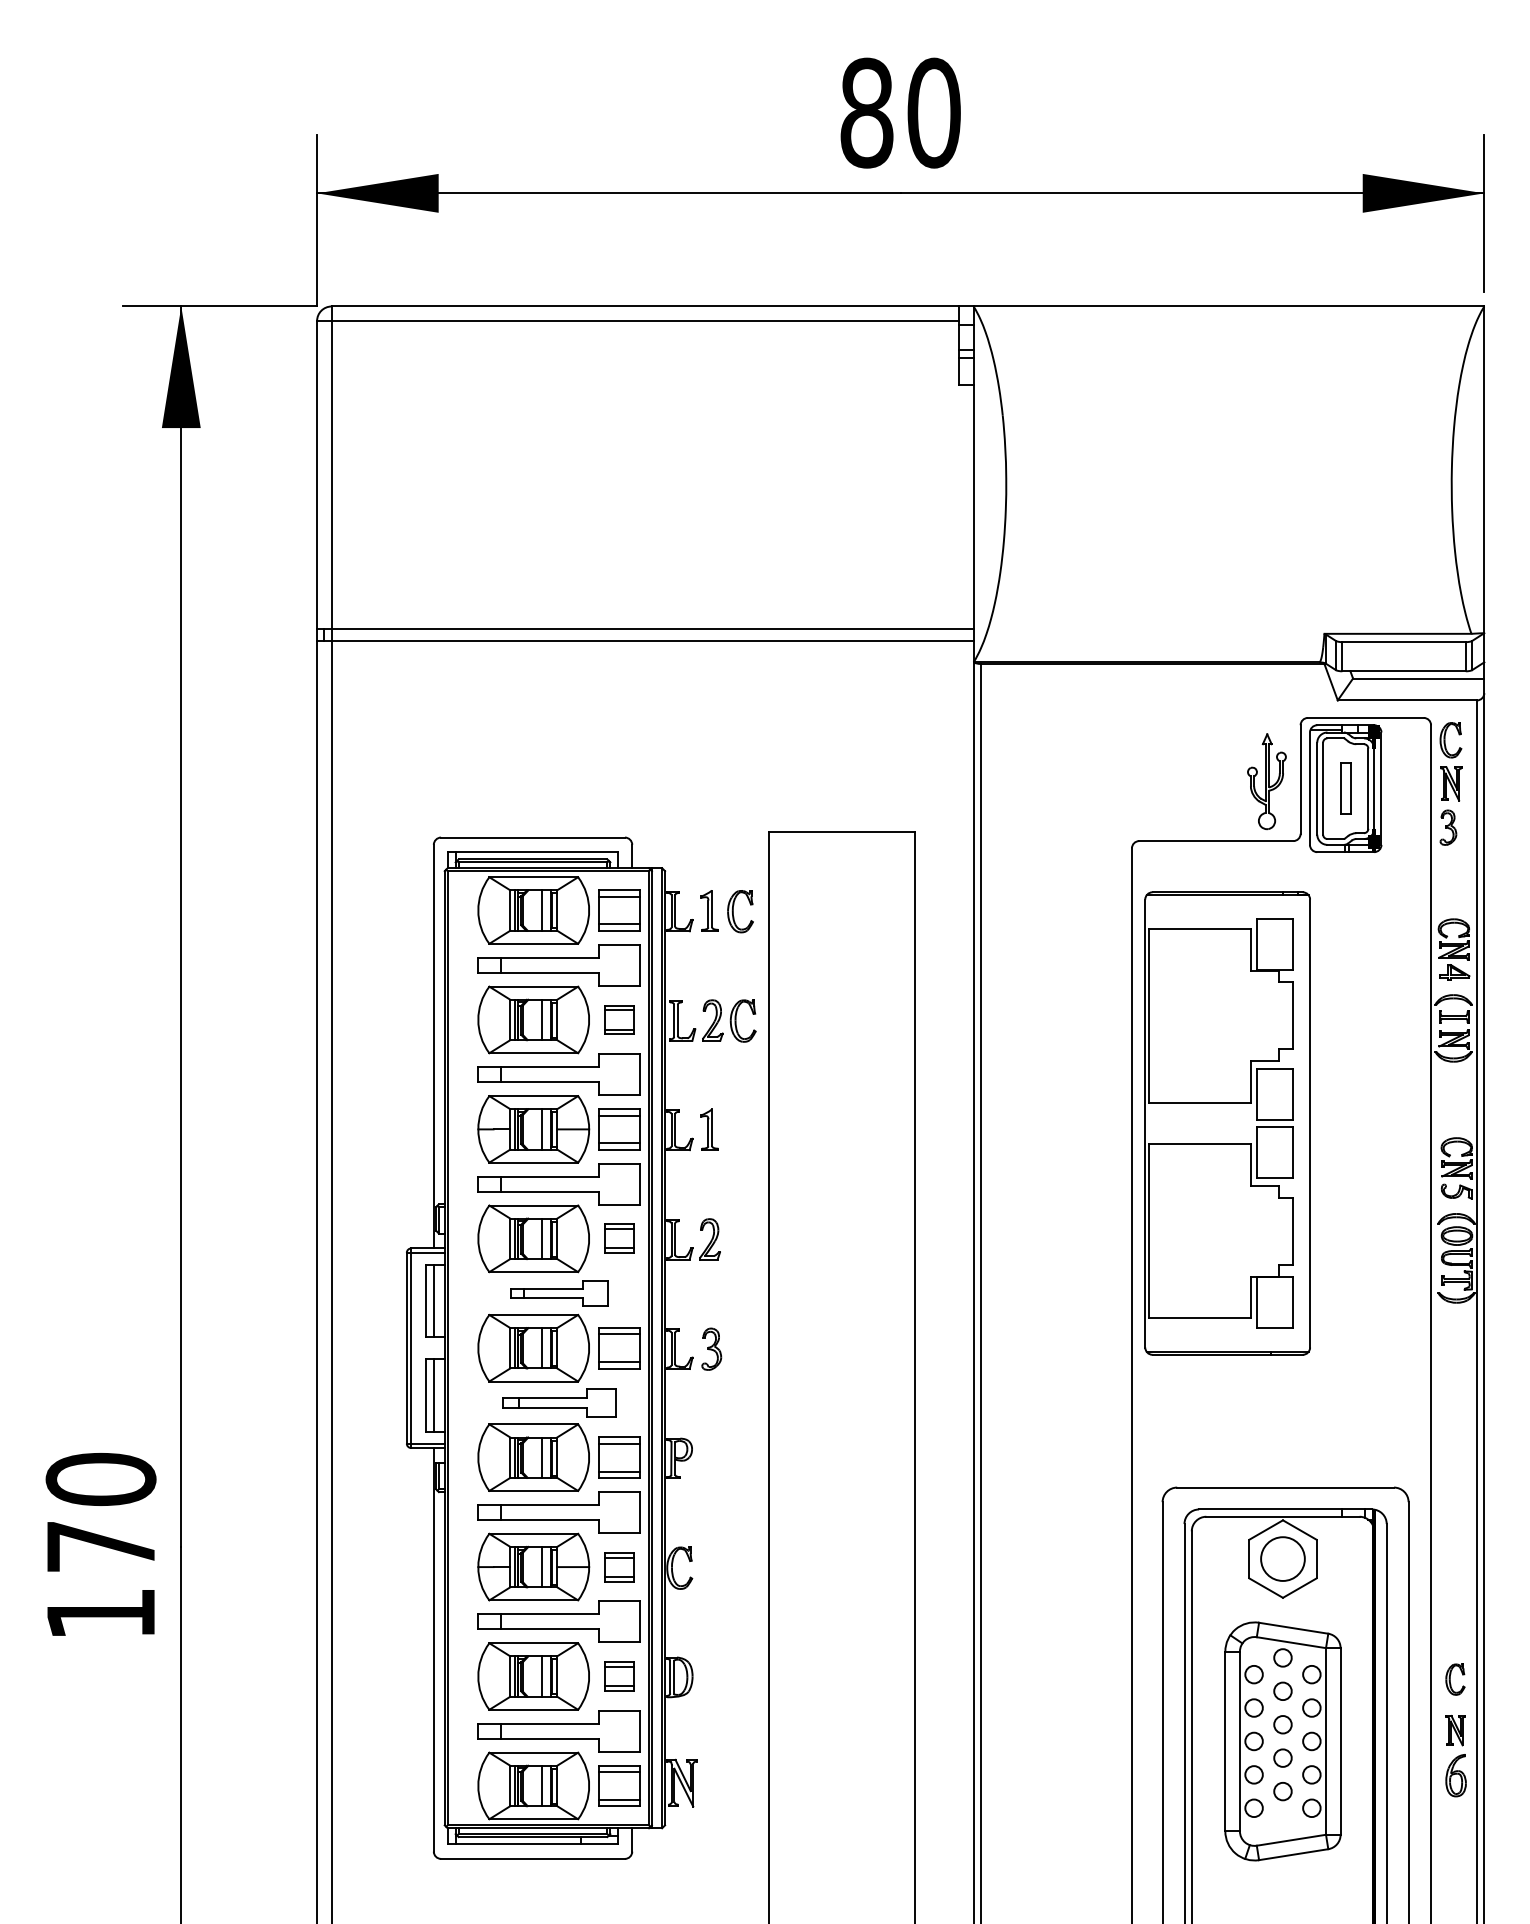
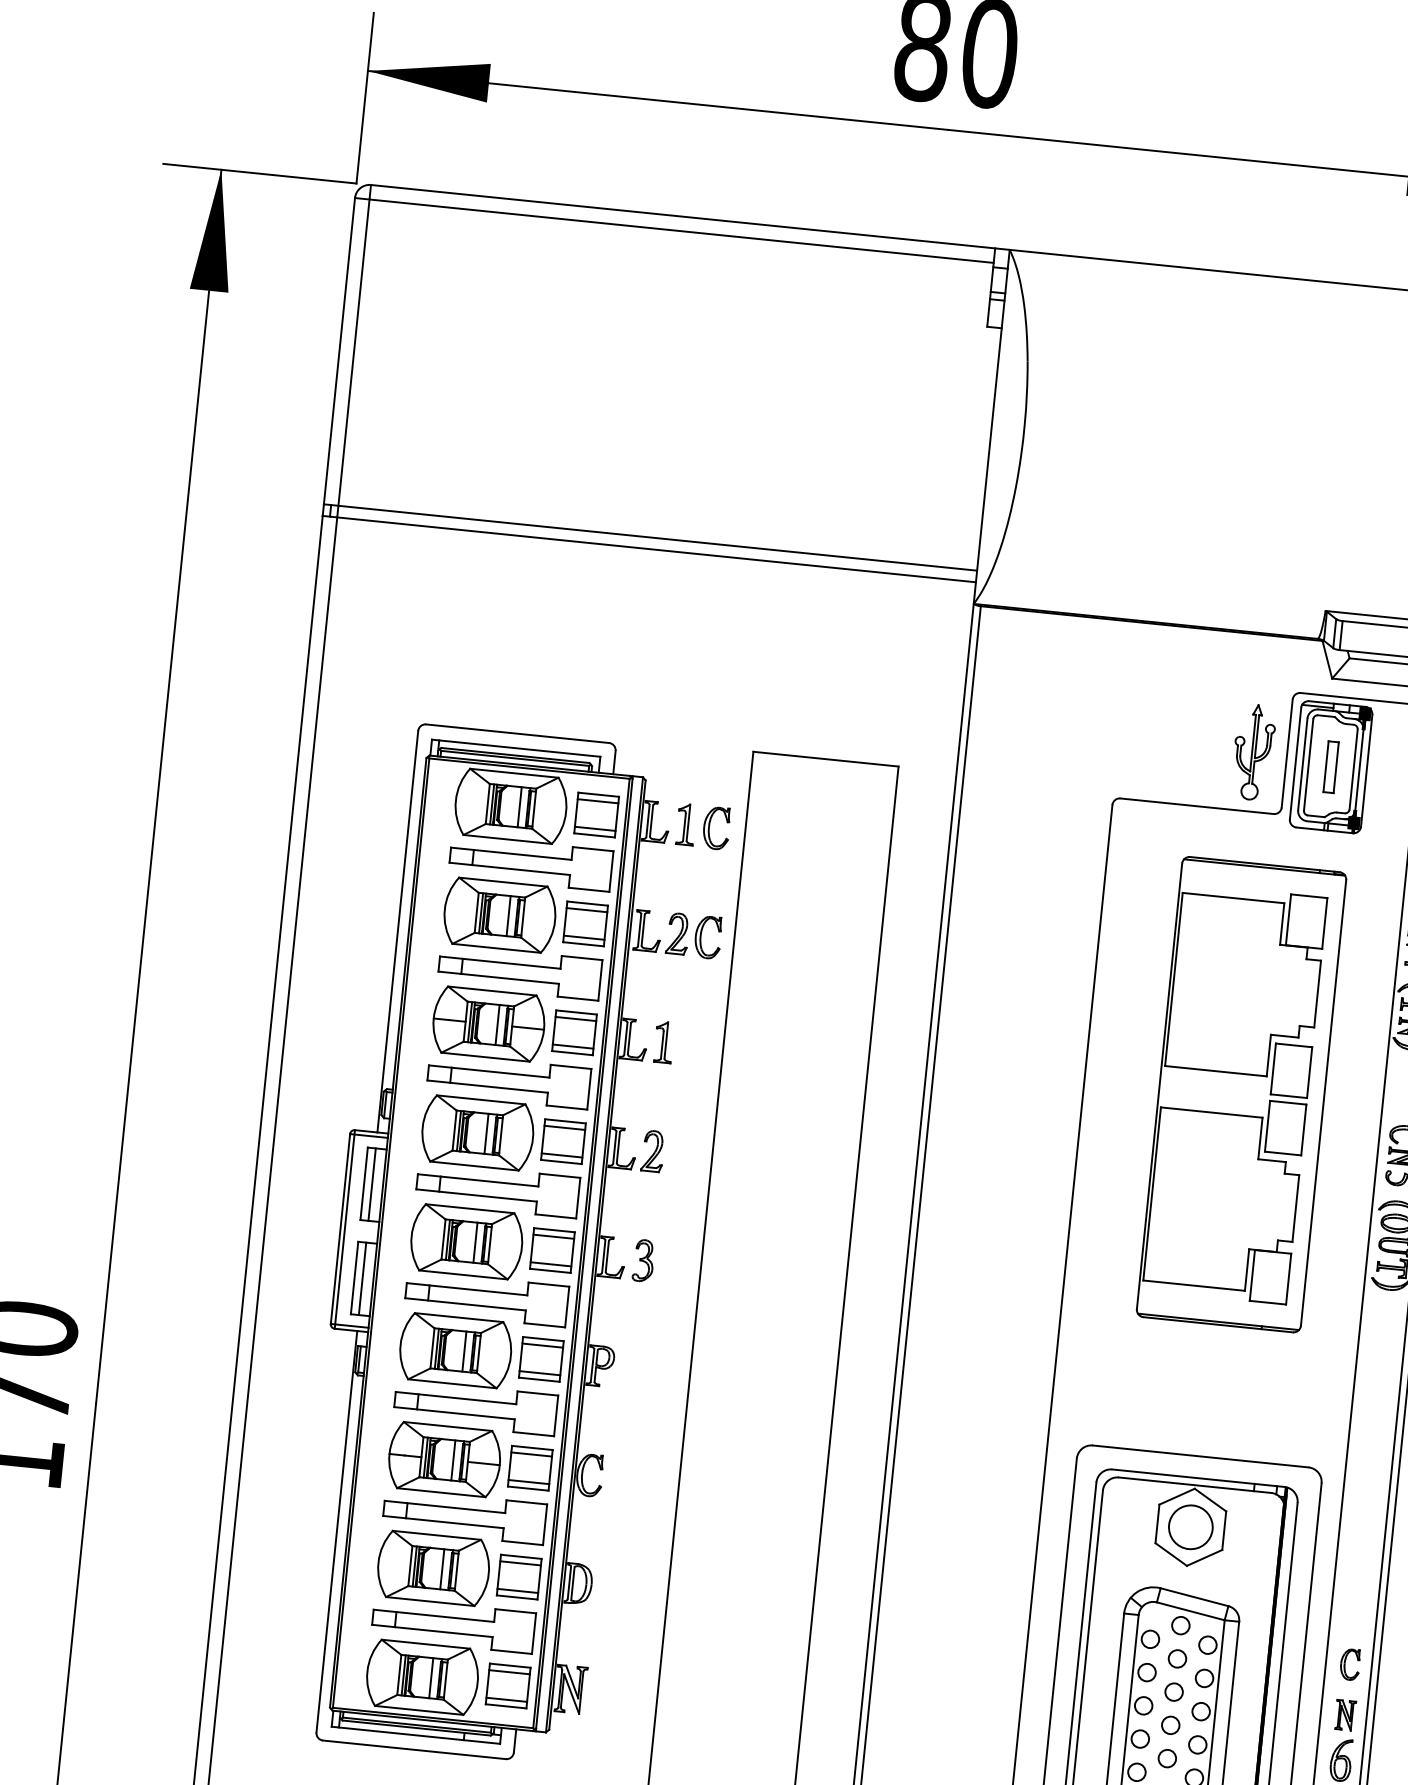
part: (619, 1019) -> (585, 923), size x1.43
part: (1227, 1123) -> (1241, 1094), moved
part: (619, 1238) -> (563, 1141), size x1.43
part: (558, 1293) -> (496, 1189), size x1.67
part: (558, 1402) -> (485, 1298), size x1.43
part: (619, 1567) -> (529, 1468), size x1.43
part: (619, 1676) -> (518, 1577), size x1.43

